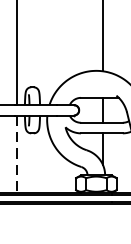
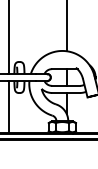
line: (17, 154) -> (9, 107), dashed -> solid

